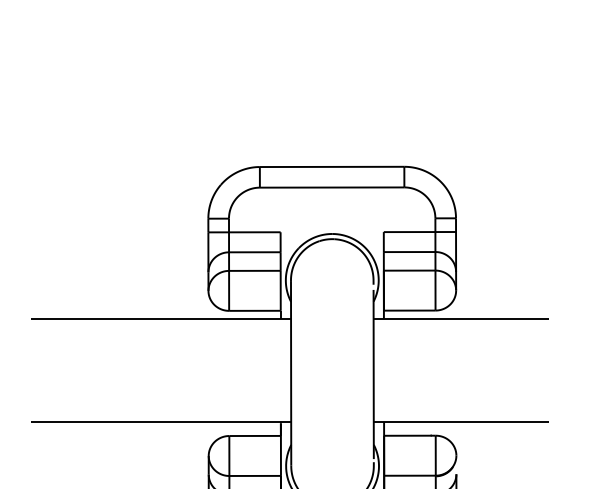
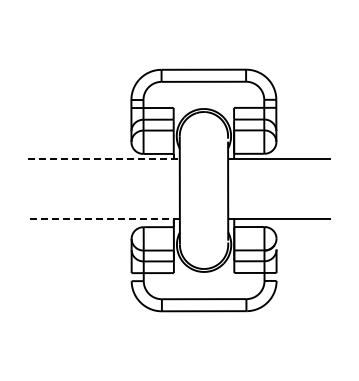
line: (160, 318) -> (103, 158), solid -> dashed
line: (160, 421) -> (103, 218), solid -> dashed

